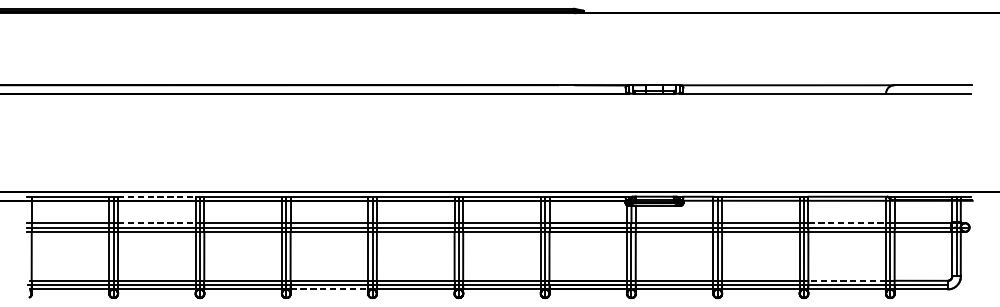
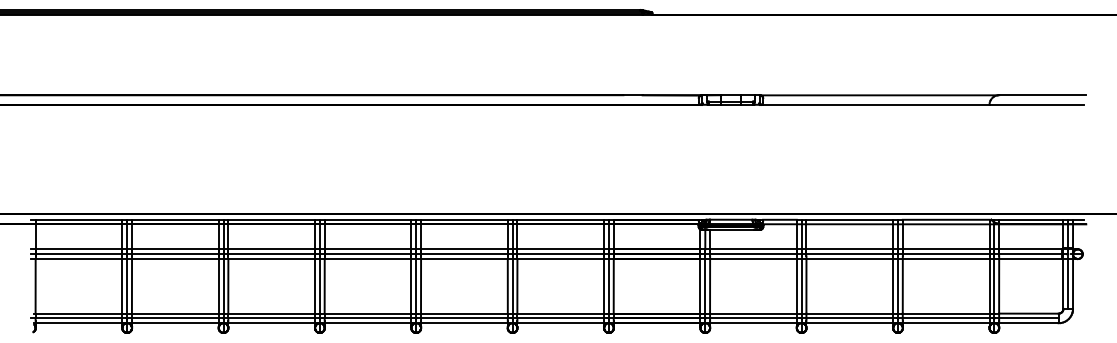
line: (156, 196) -> (175, 219), dashed -> solid
line: (156, 223) -> (175, 249), dashed -> solid
line: (847, 223) -> (946, 249), dashed -> solid
line: (846, 280) -> (945, 313), dashed -> solid
line: (329, 289) -> (368, 323), dashed -> solid

